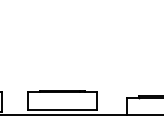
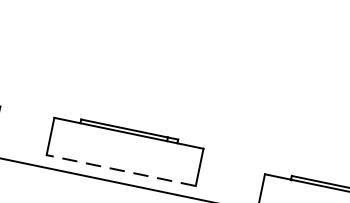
line: (62, 109) -> (121, 170), solid -> dashed

